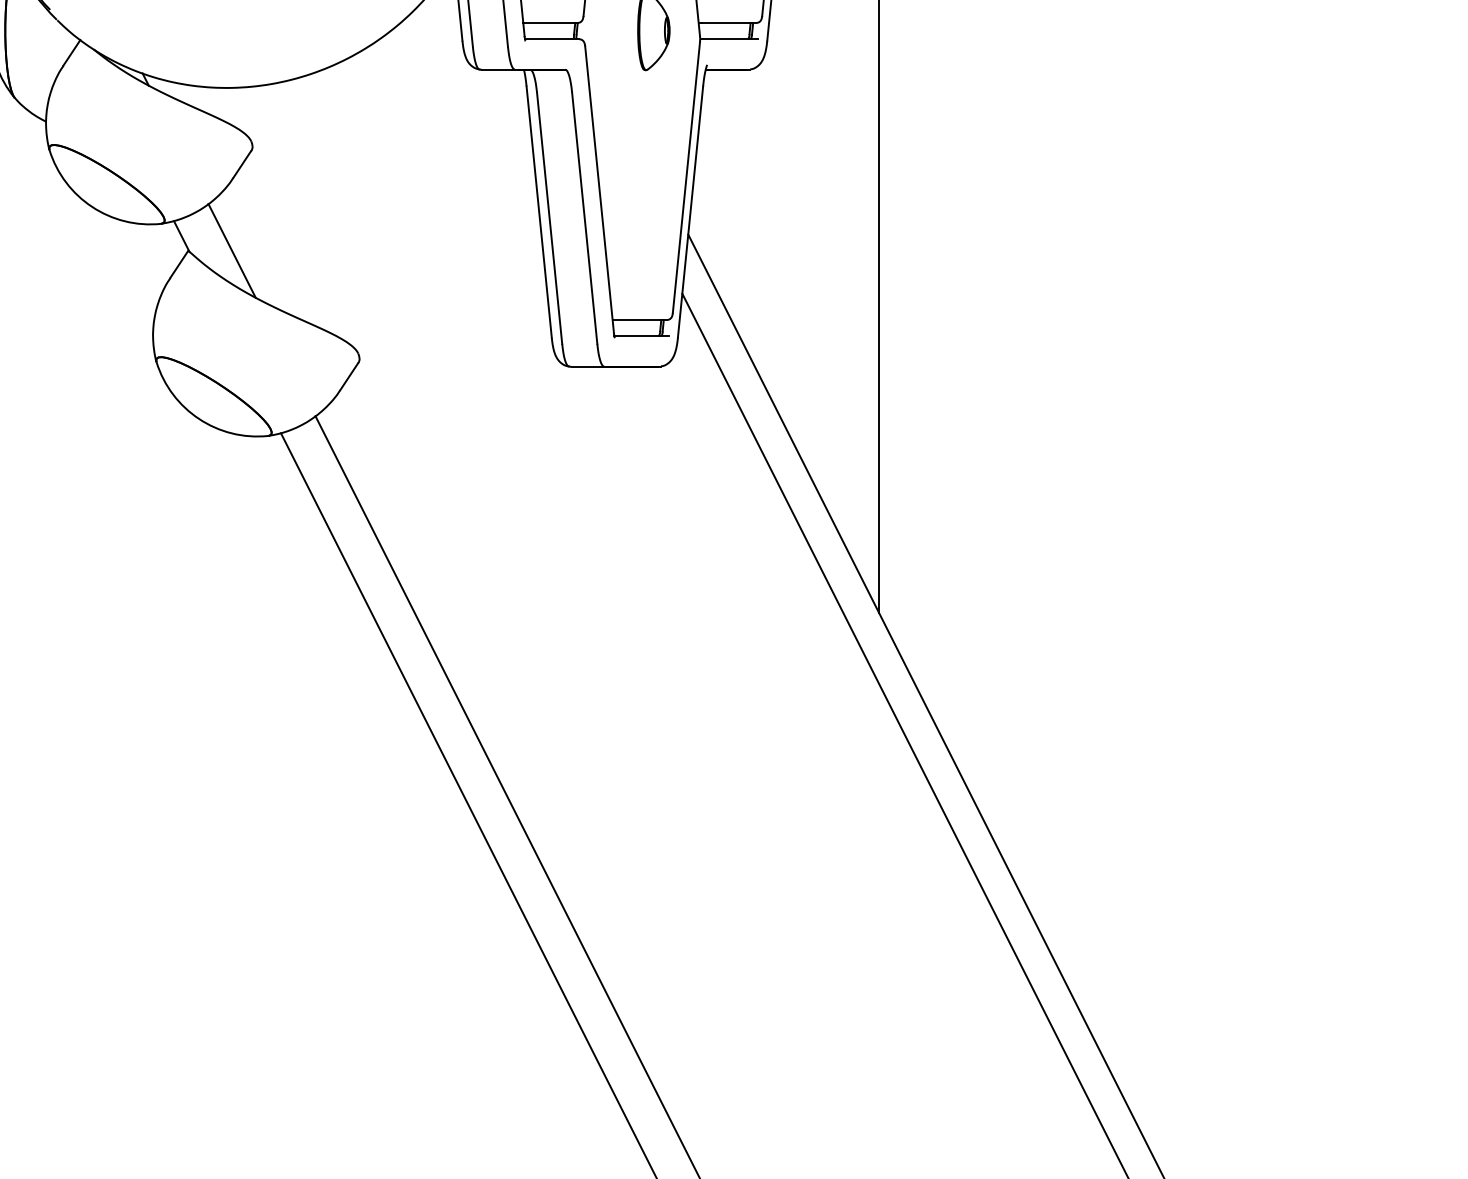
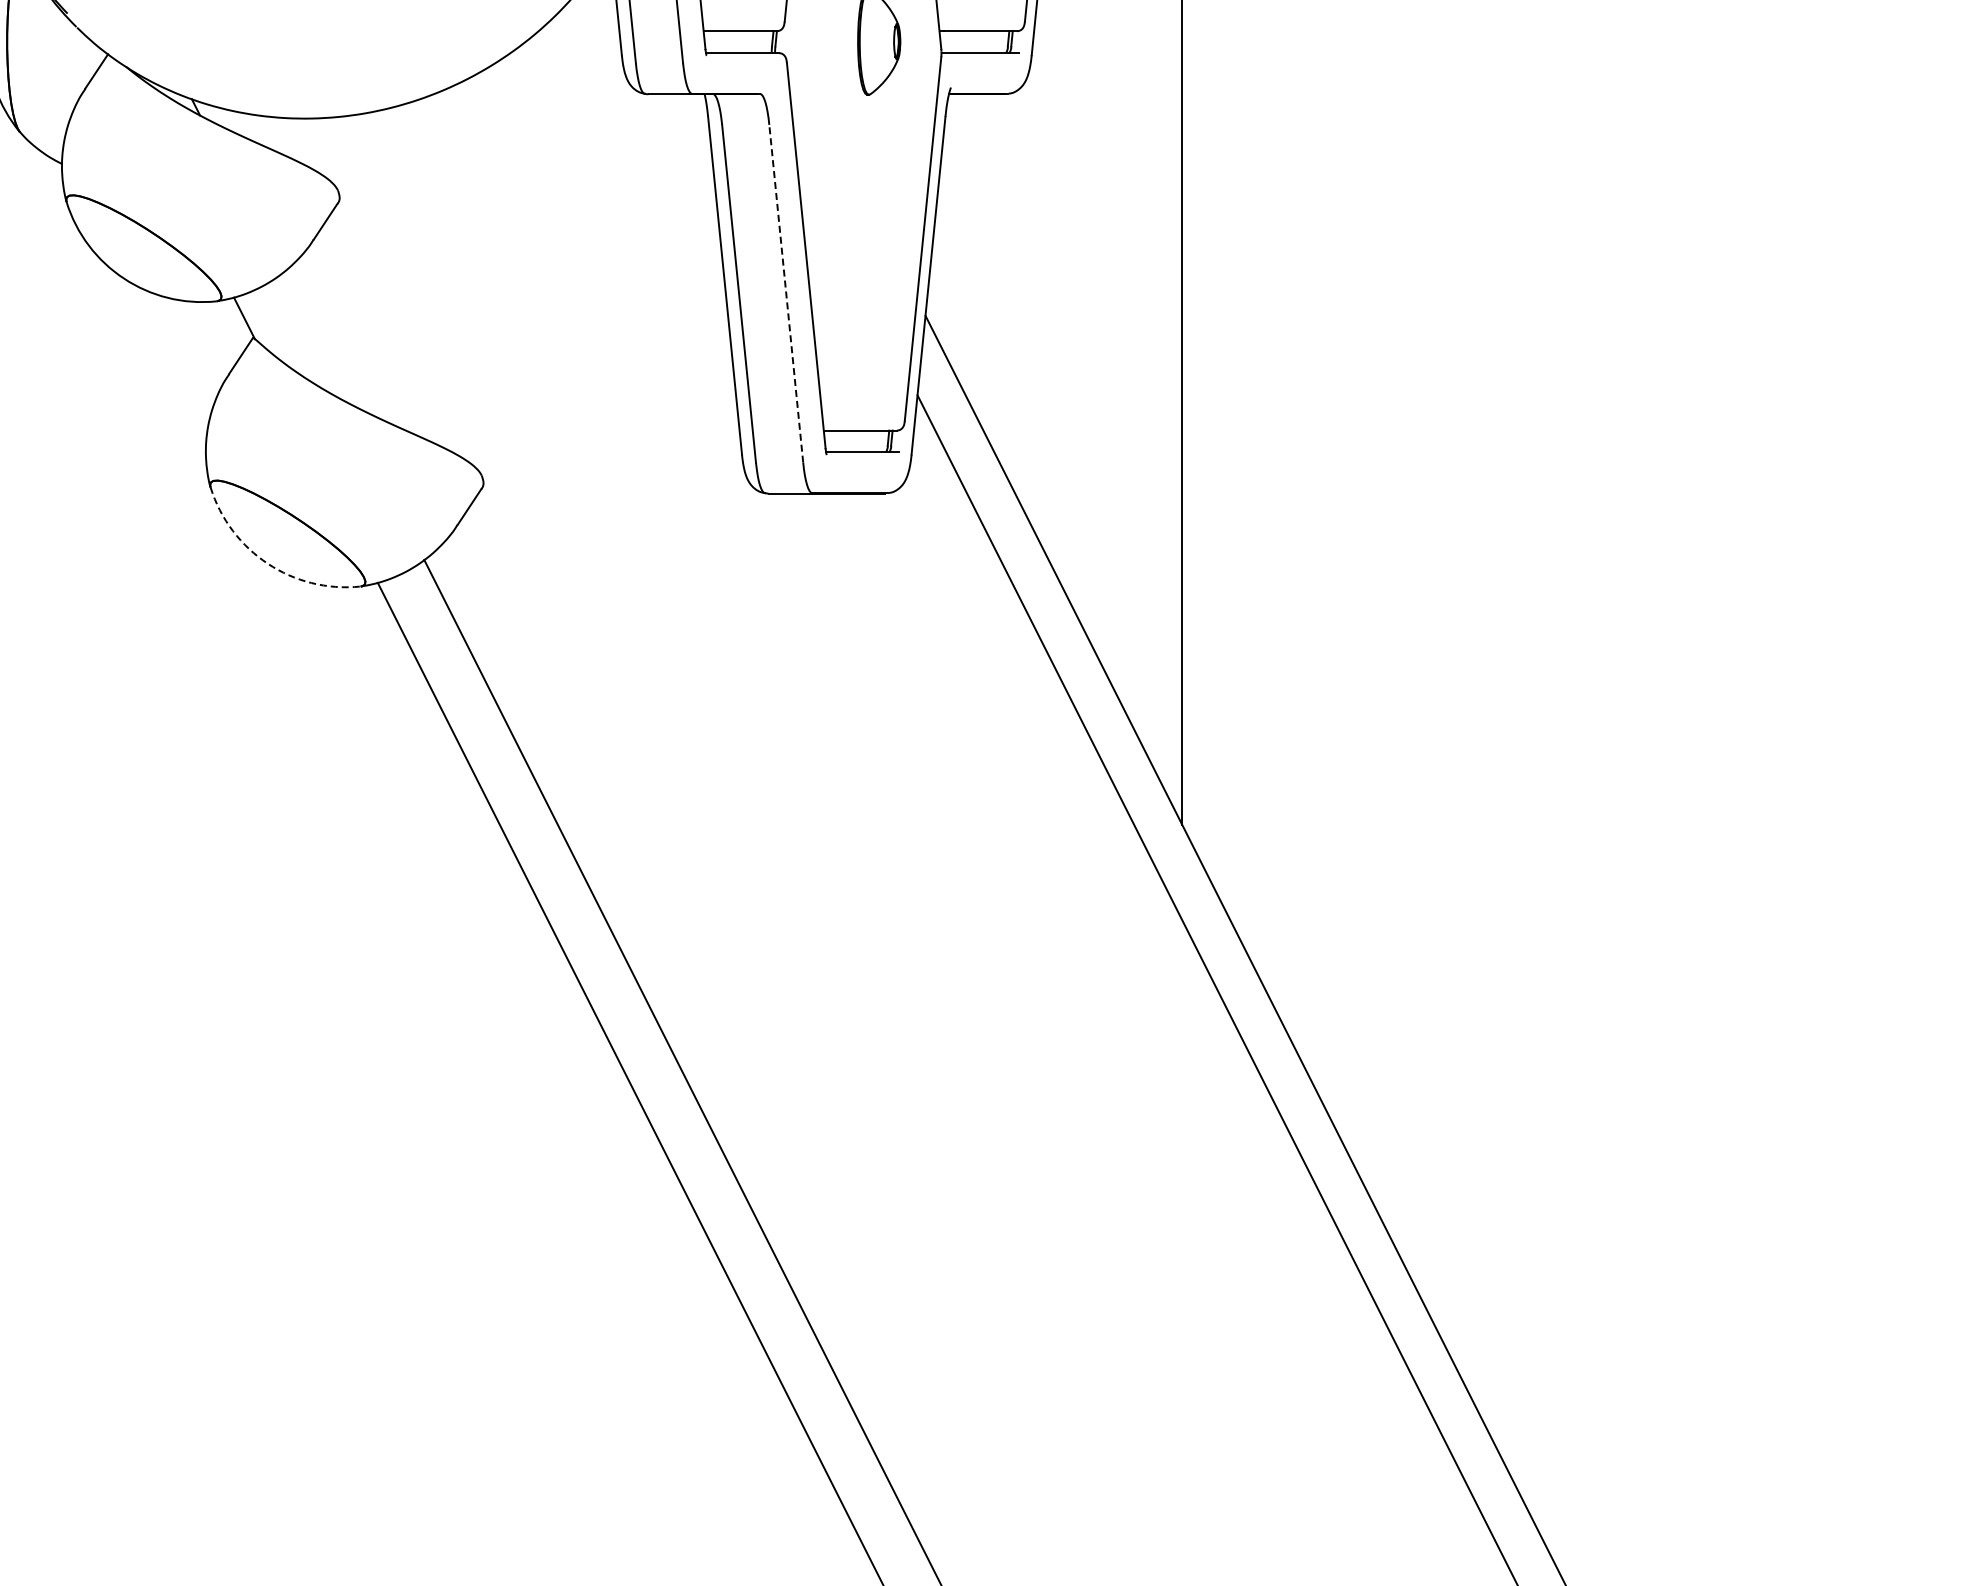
line: (584, 218) -> (786, 293), solid -> dashed
line: (231, 250) -> (311, 337), removed
arc: (198, 418) -> (267, 563), solid -> dashed

